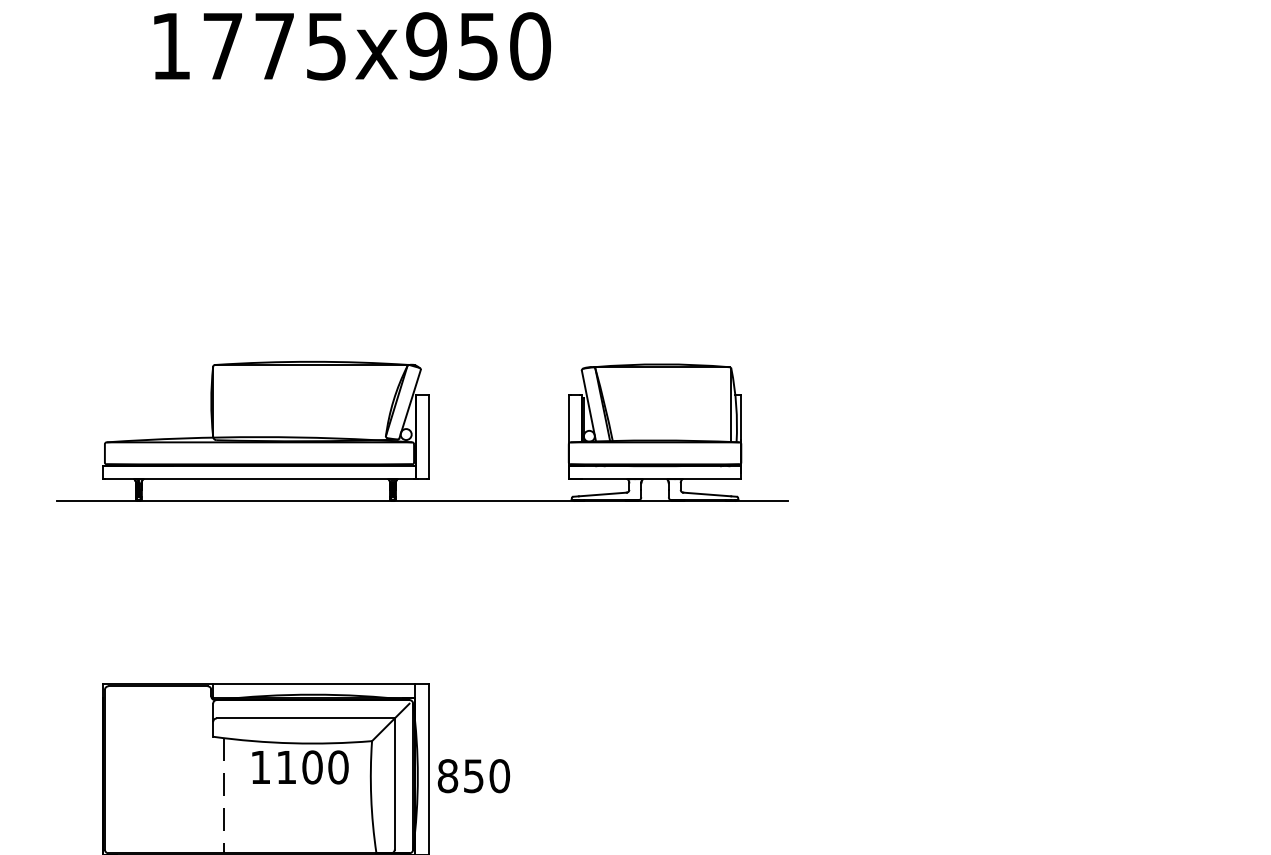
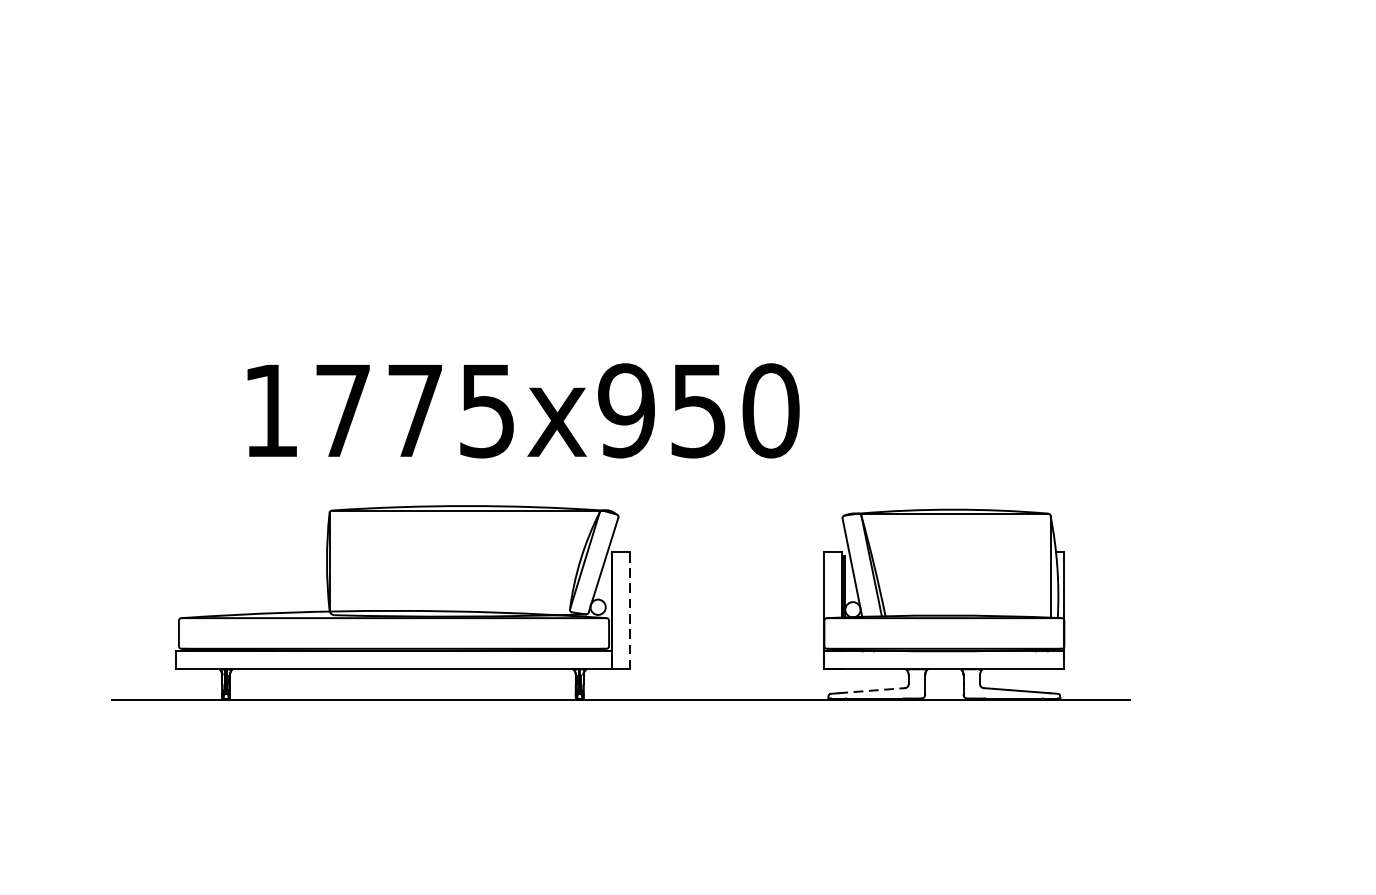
text: (352, 46) -> (523, 411), moved
line: (428, 437) -> (629, 611), solid -> dashed
line: (603, 494) -> (872, 690), solid -> dashed

